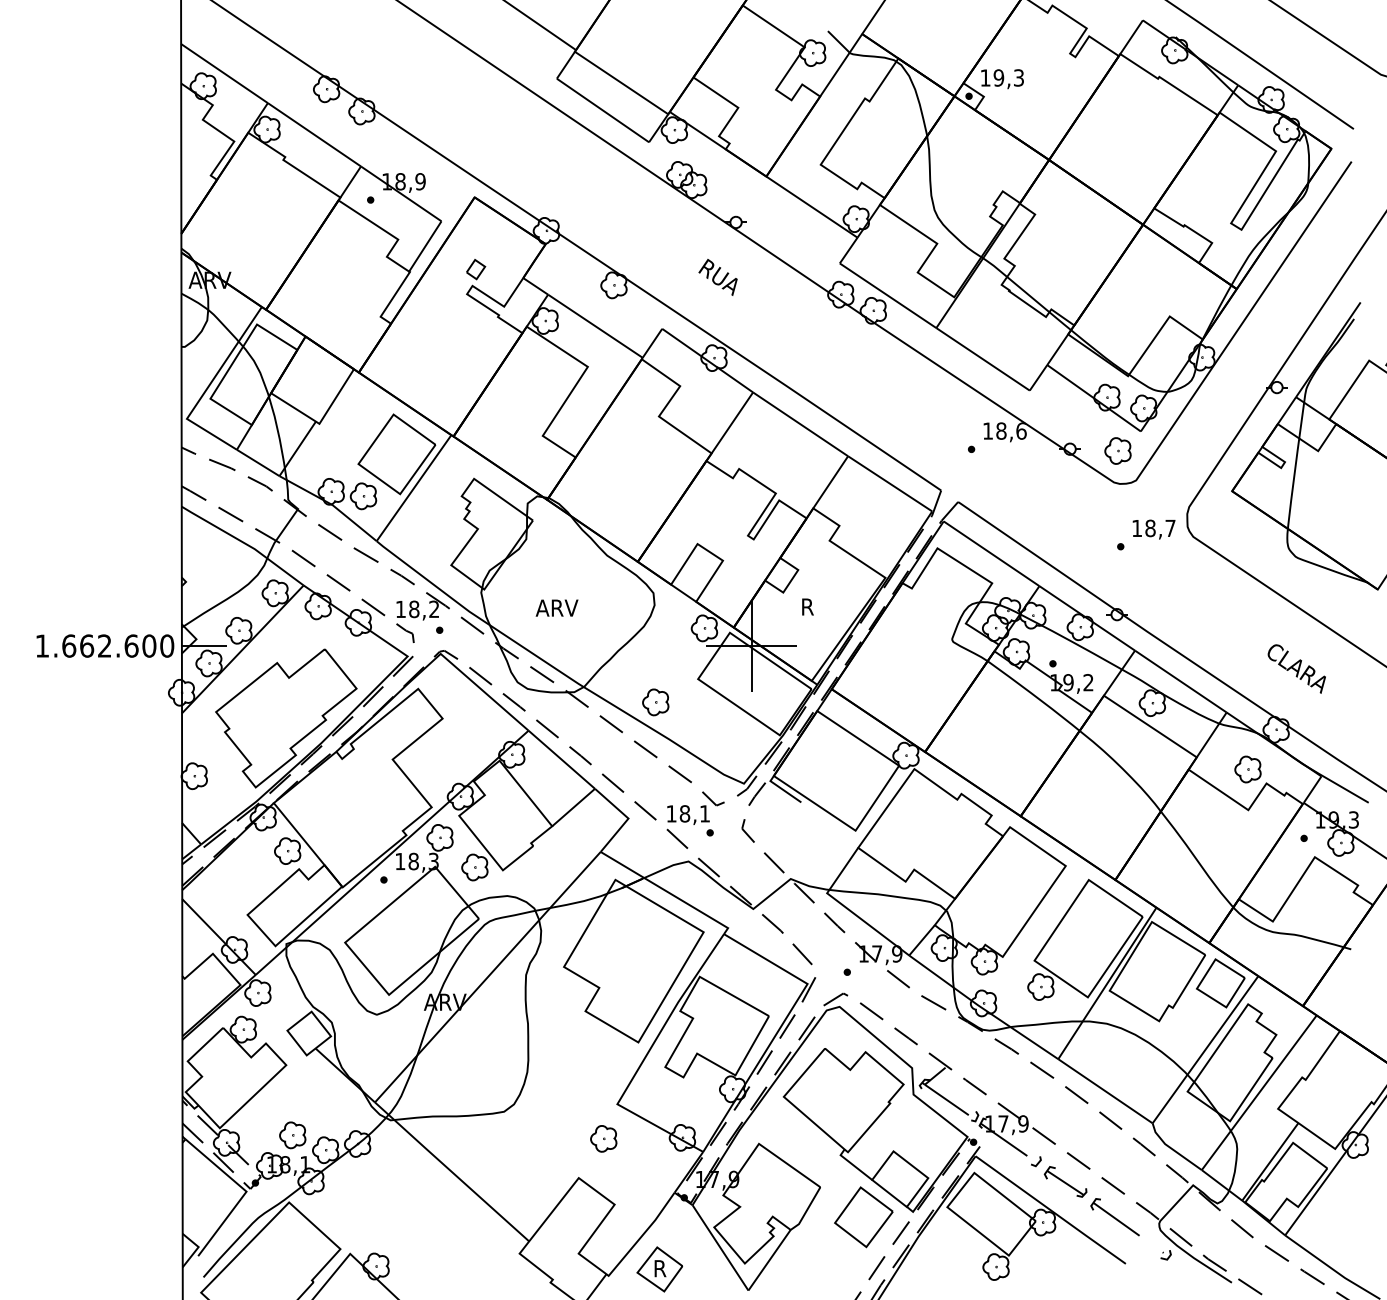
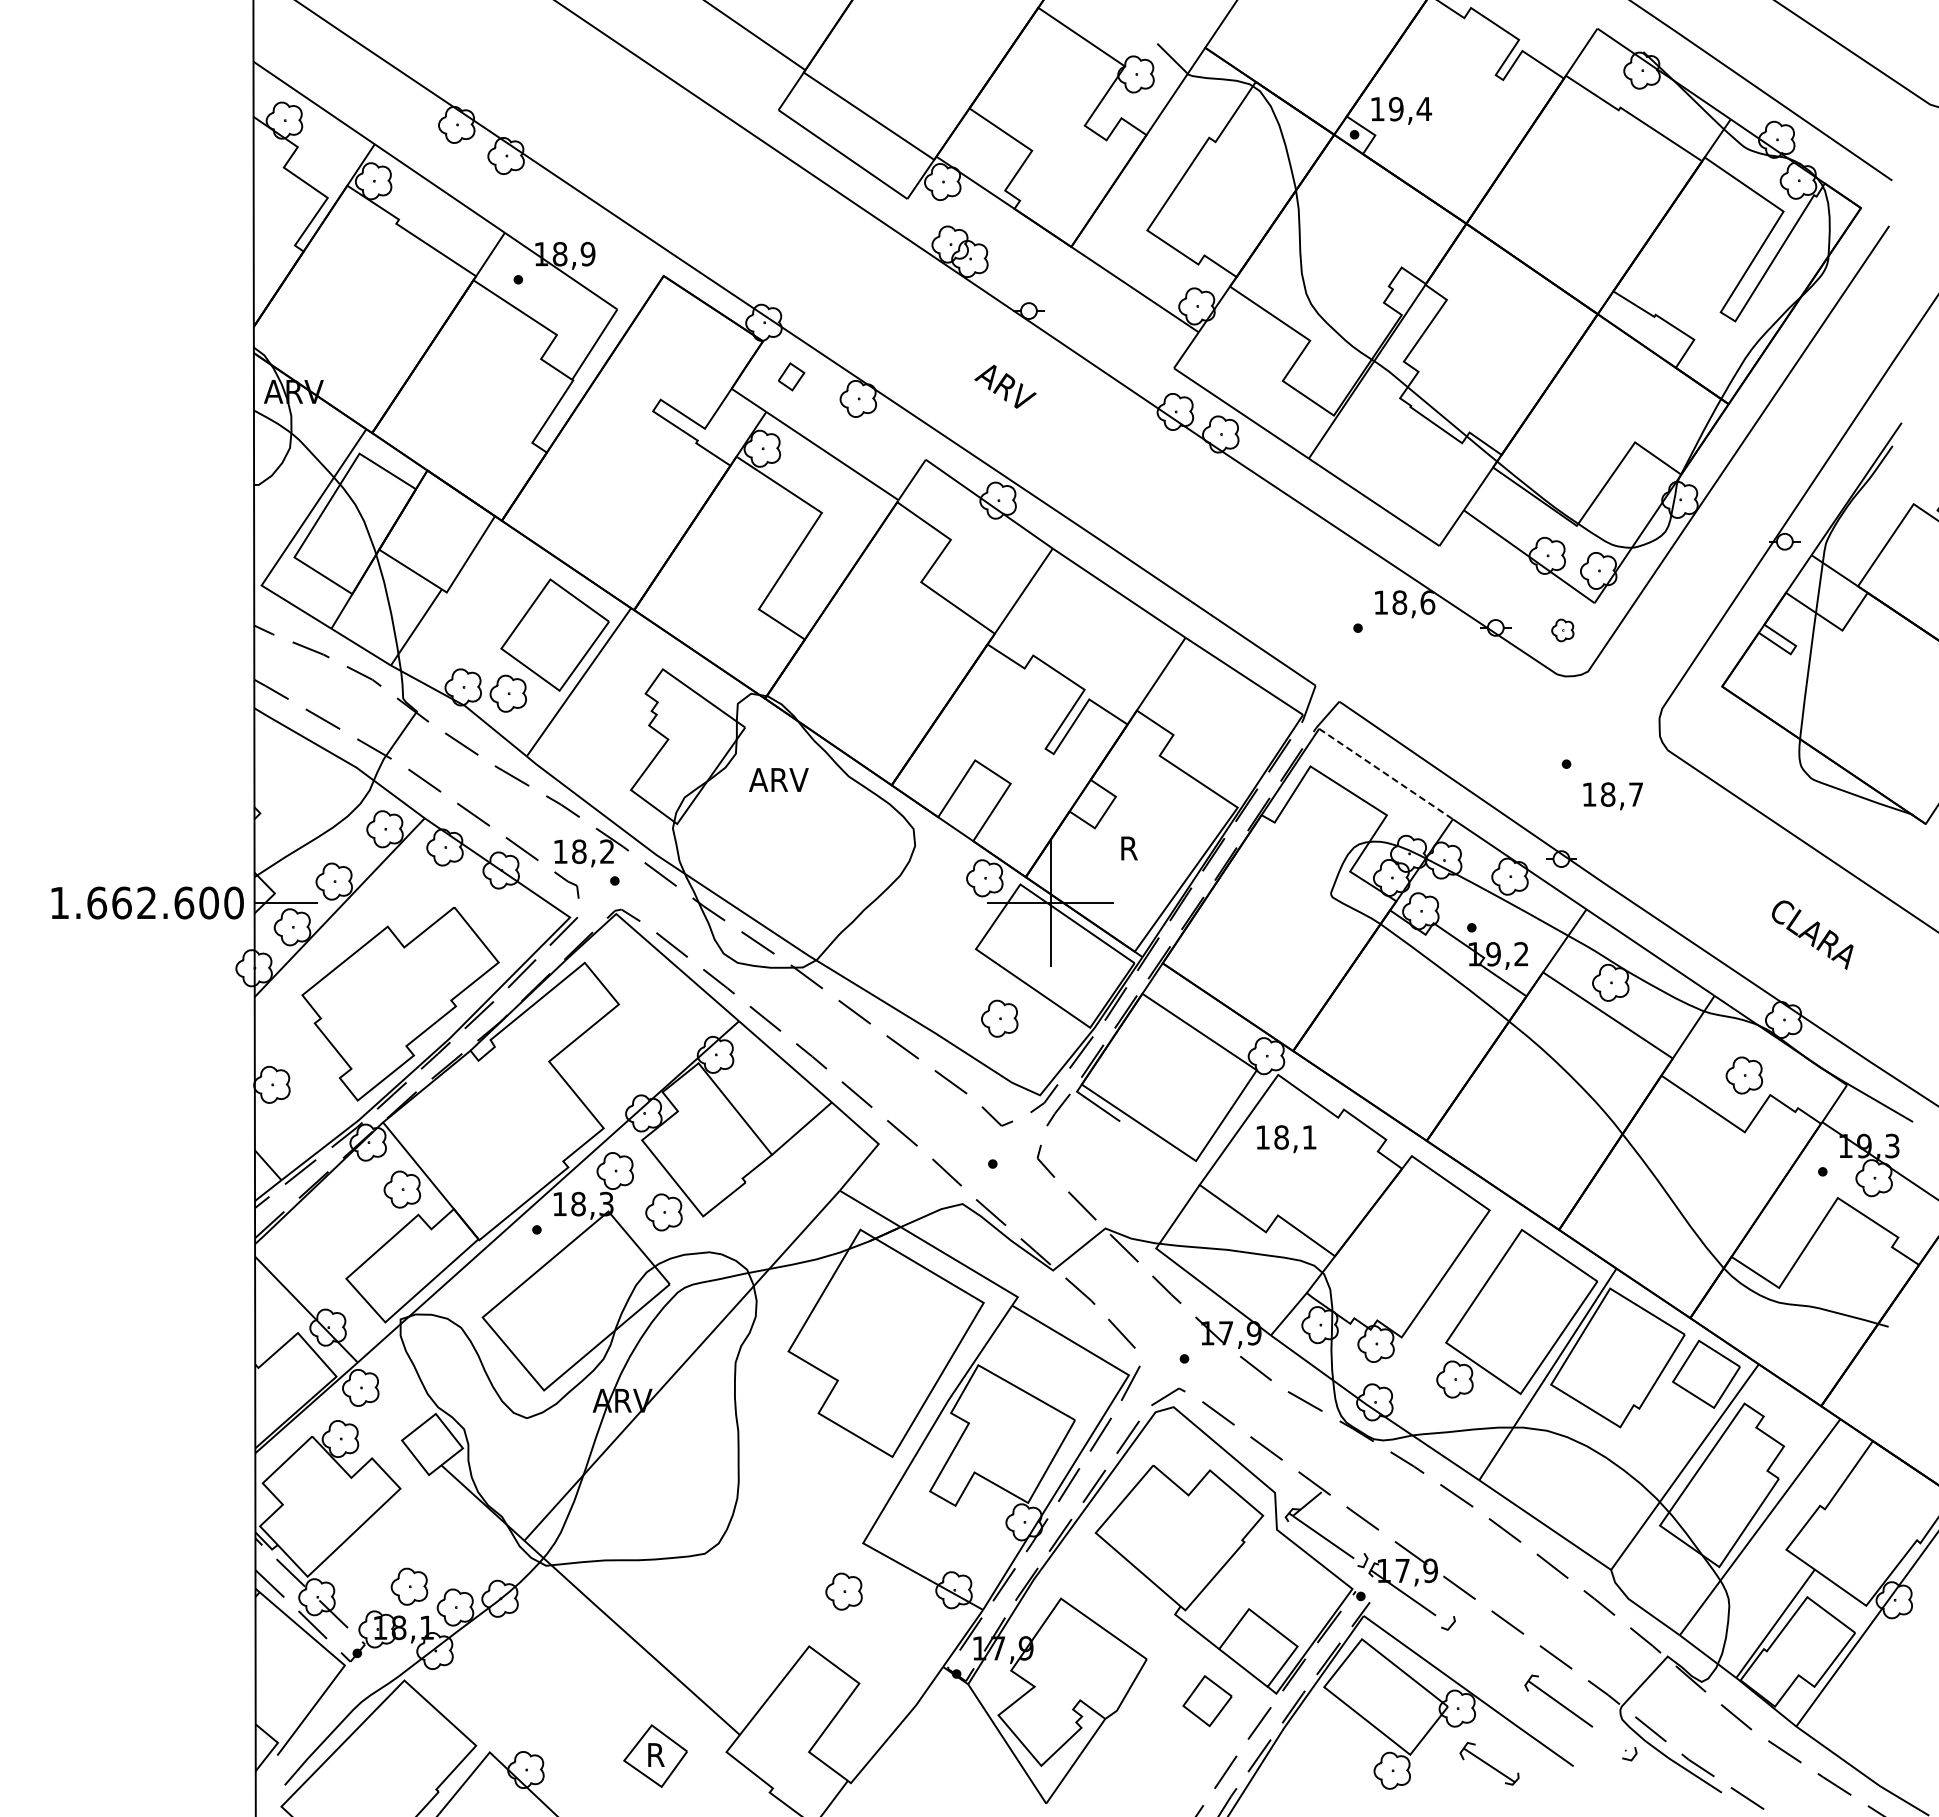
text: (1019, 77) -> (1424, 108), 19,3 -> 19,4
part: (475, 269) -> (791, 376), moved
text: (719, 277) -> (1005, 387), RUA -> ARV
part: (1117, 451) -> (1562, 630), size x0.6
text: (1153, 529) -> (1612, 796), moved
line: (991, 554) -> (1386, 774), solid -> dashed
text: (556, 607) -> (778, 779), moved
part: (655, 702) -> (999, 1018), moved
text: (688, 815) -> (1286, 1139), moved
part: (1065, 1181) -> (1489, 1763), moved
part: (863, 1216) -> (1207, 1700), size x0.6
part: (659, 1268) -> (655, 1755), moved

